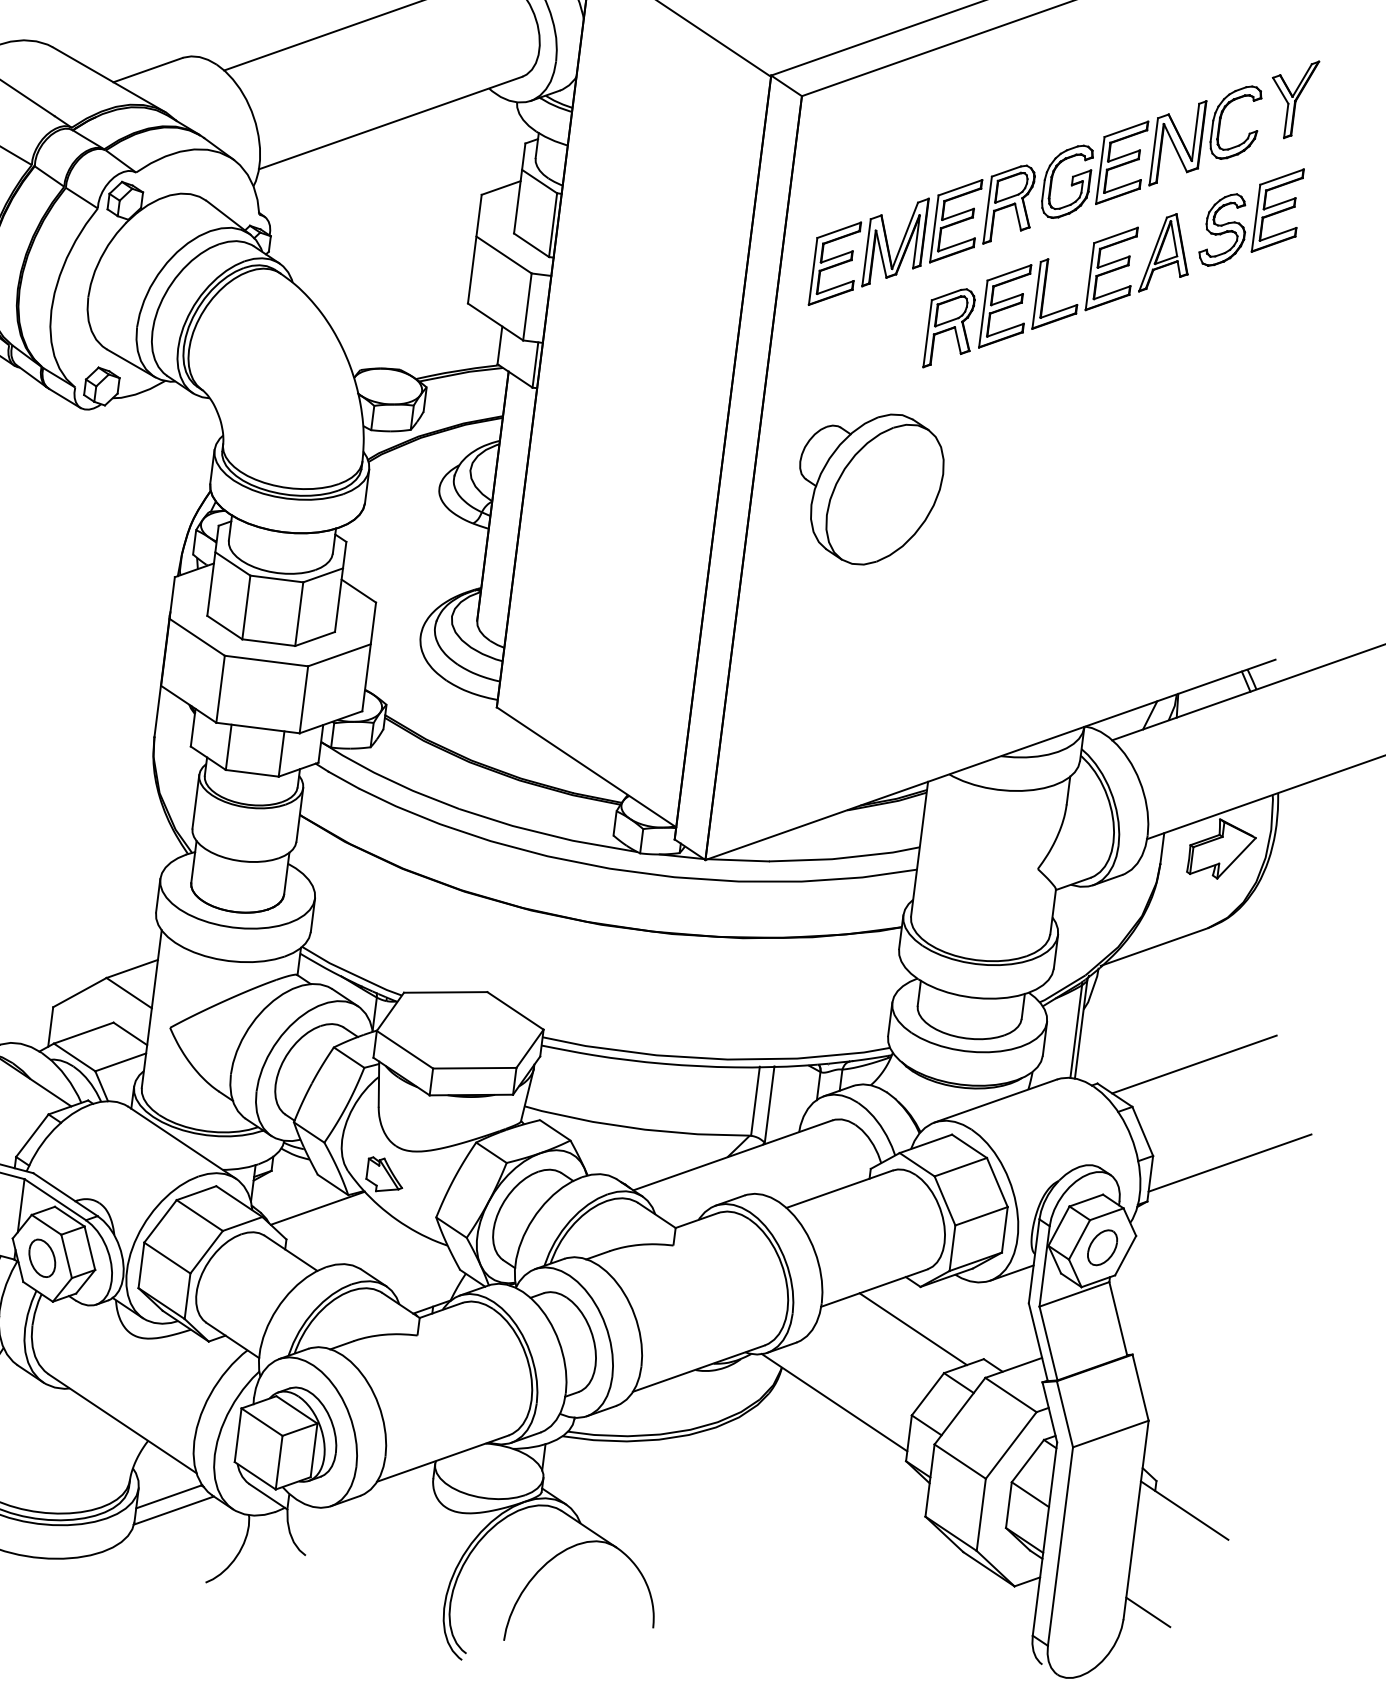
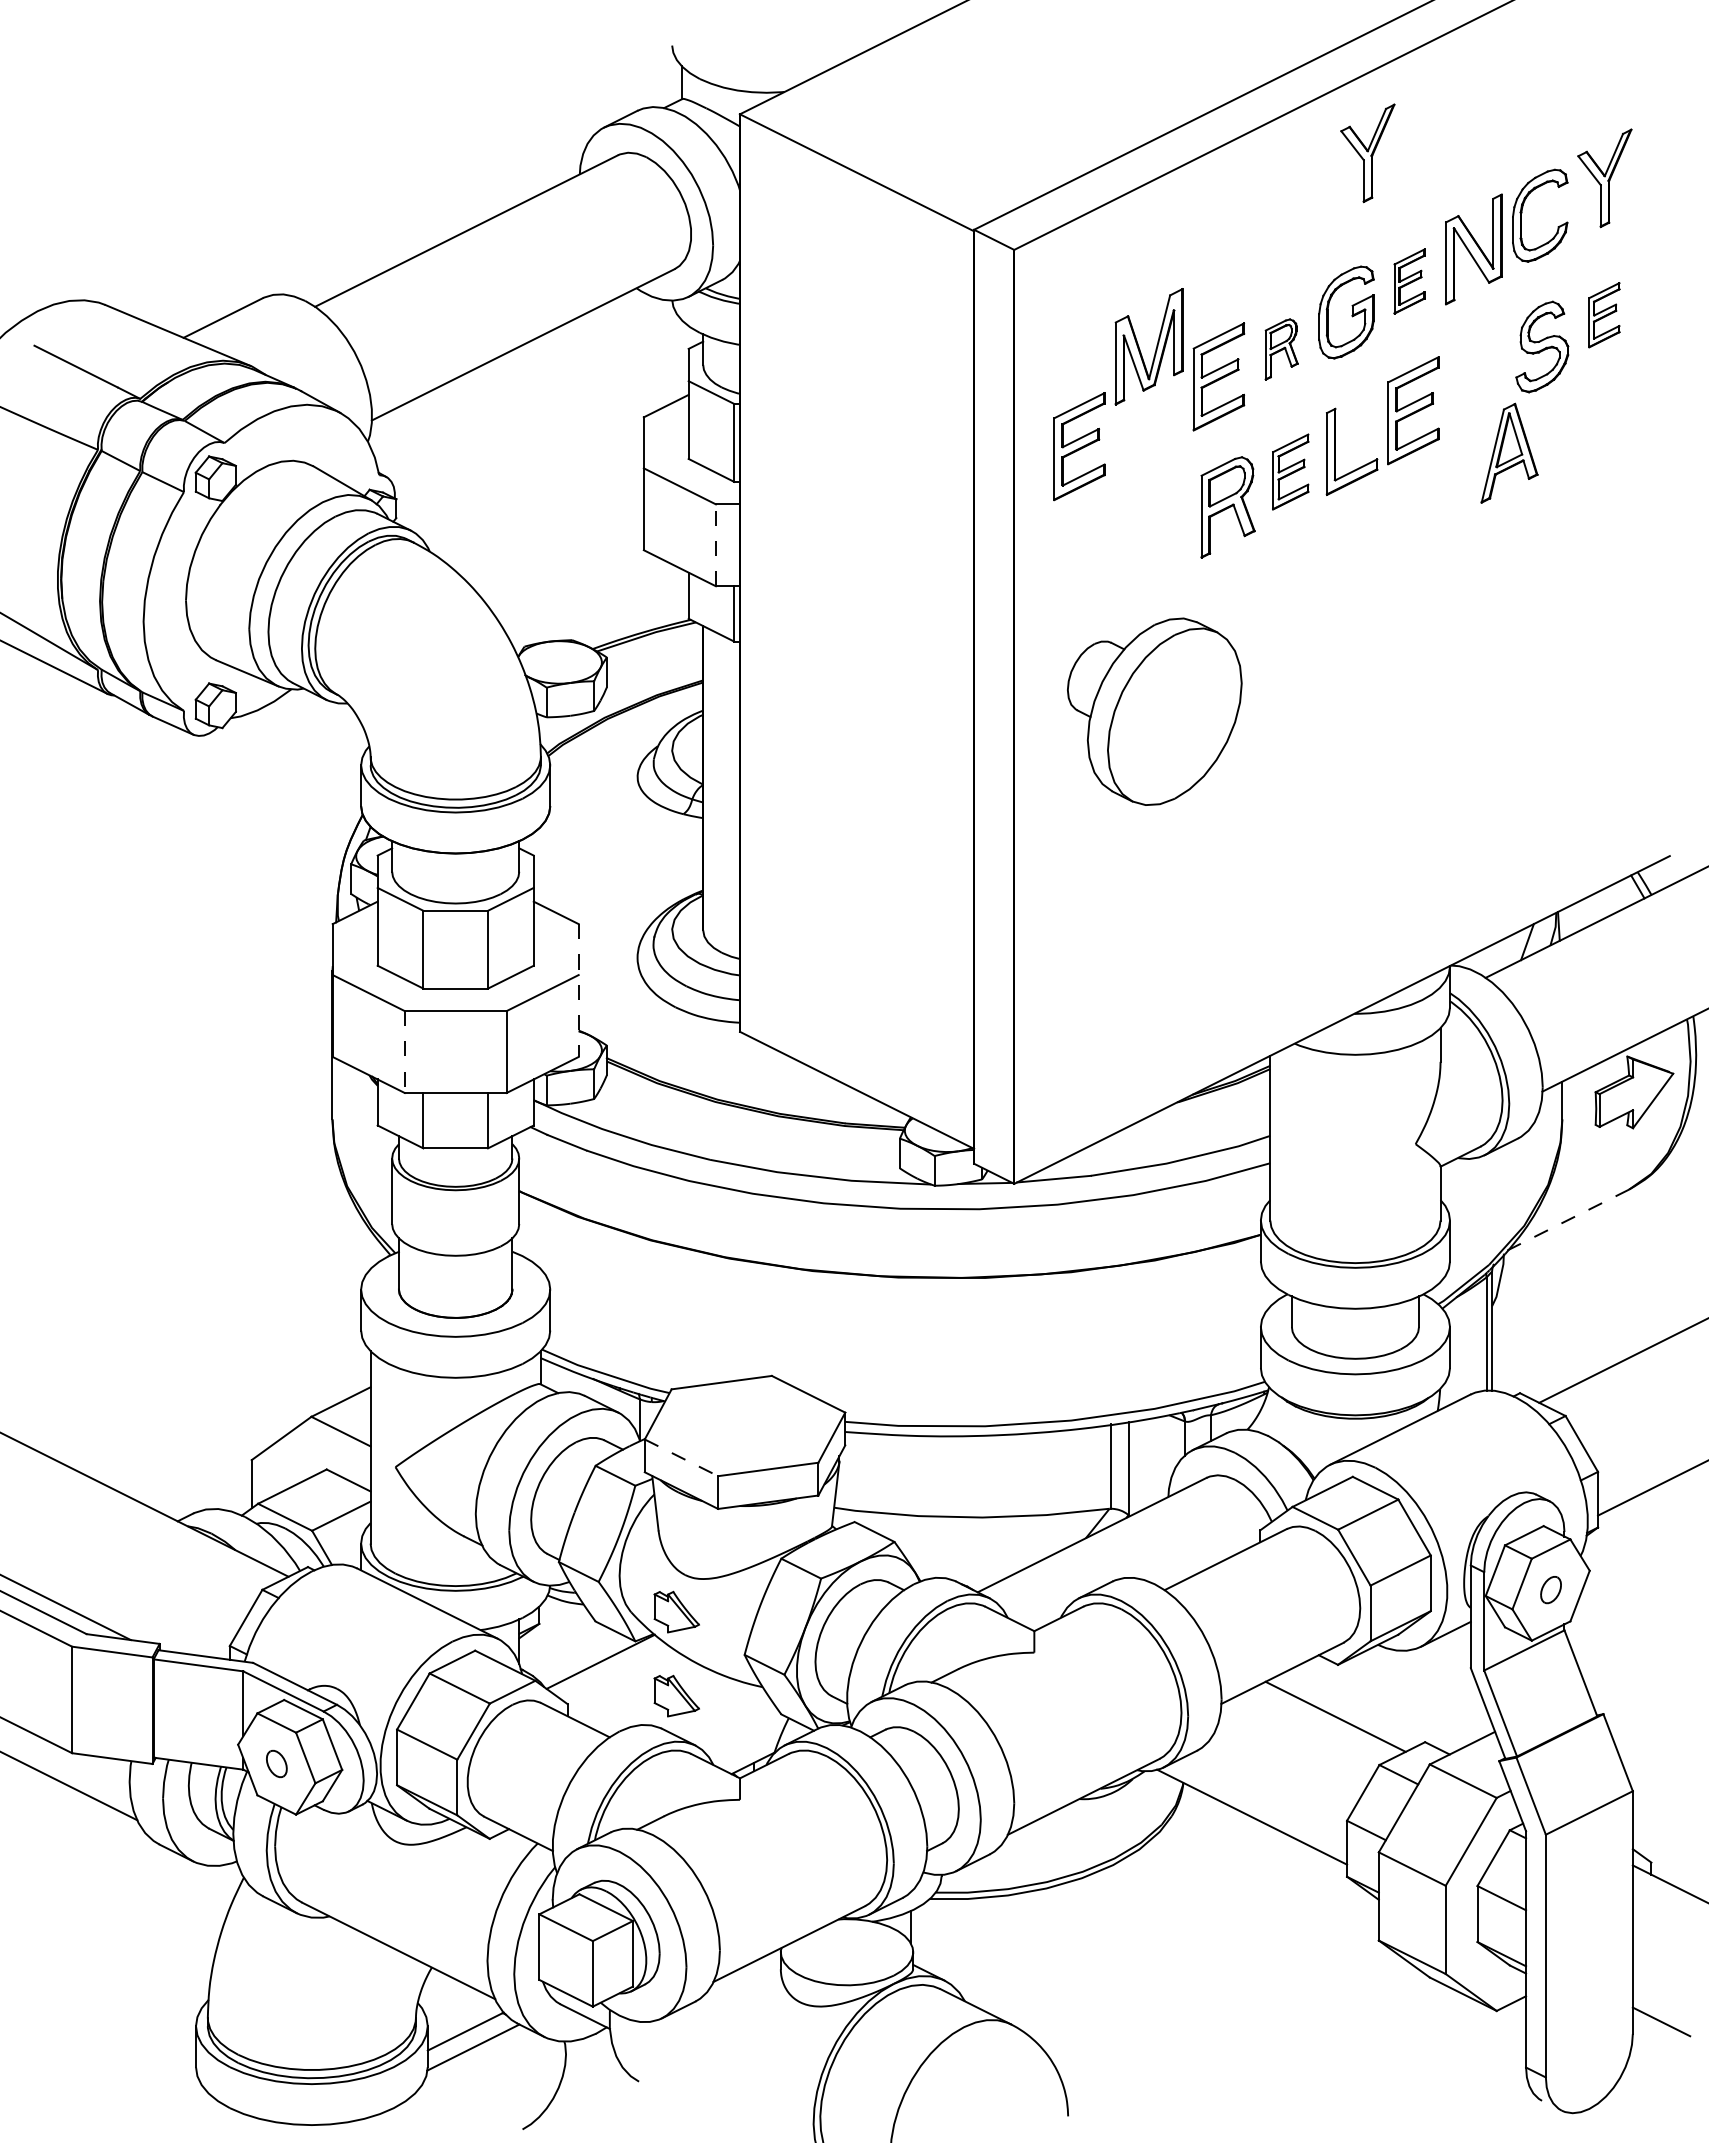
part: (1100, 53) -> (1367, 153), added
part: (1121, 162) -> (1409, 281), size x0.6
part: (1010, 205) -> (1281, 349), size x0.6
part: (1278, 209) -> (1604, 314), size x0.6
part: (900, 244) -> (1155, 348), moved
part: (1167, 253) -> (1509, 452), moved
part: (1005, 305) -> (1290, 471), size x0.7
line: (527, 307) -> (715, 545), solid -> dashed
line: (368, 657) -> (578, 991), solid -> dashed
line: (220, 689) -> (404, 1052), solid -> dashed
line: (1154, 947) -> (1567, 1220), solid -> dashed
line: (404, 1050) -> (681, 1458), solid -> dashed
part: (376, 1243) -> (676, 1695), added
part: (1102, 1247) -> (1550, 1589), size x0.6
part: (42, 1257) -> (276, 1763), size x0.6

